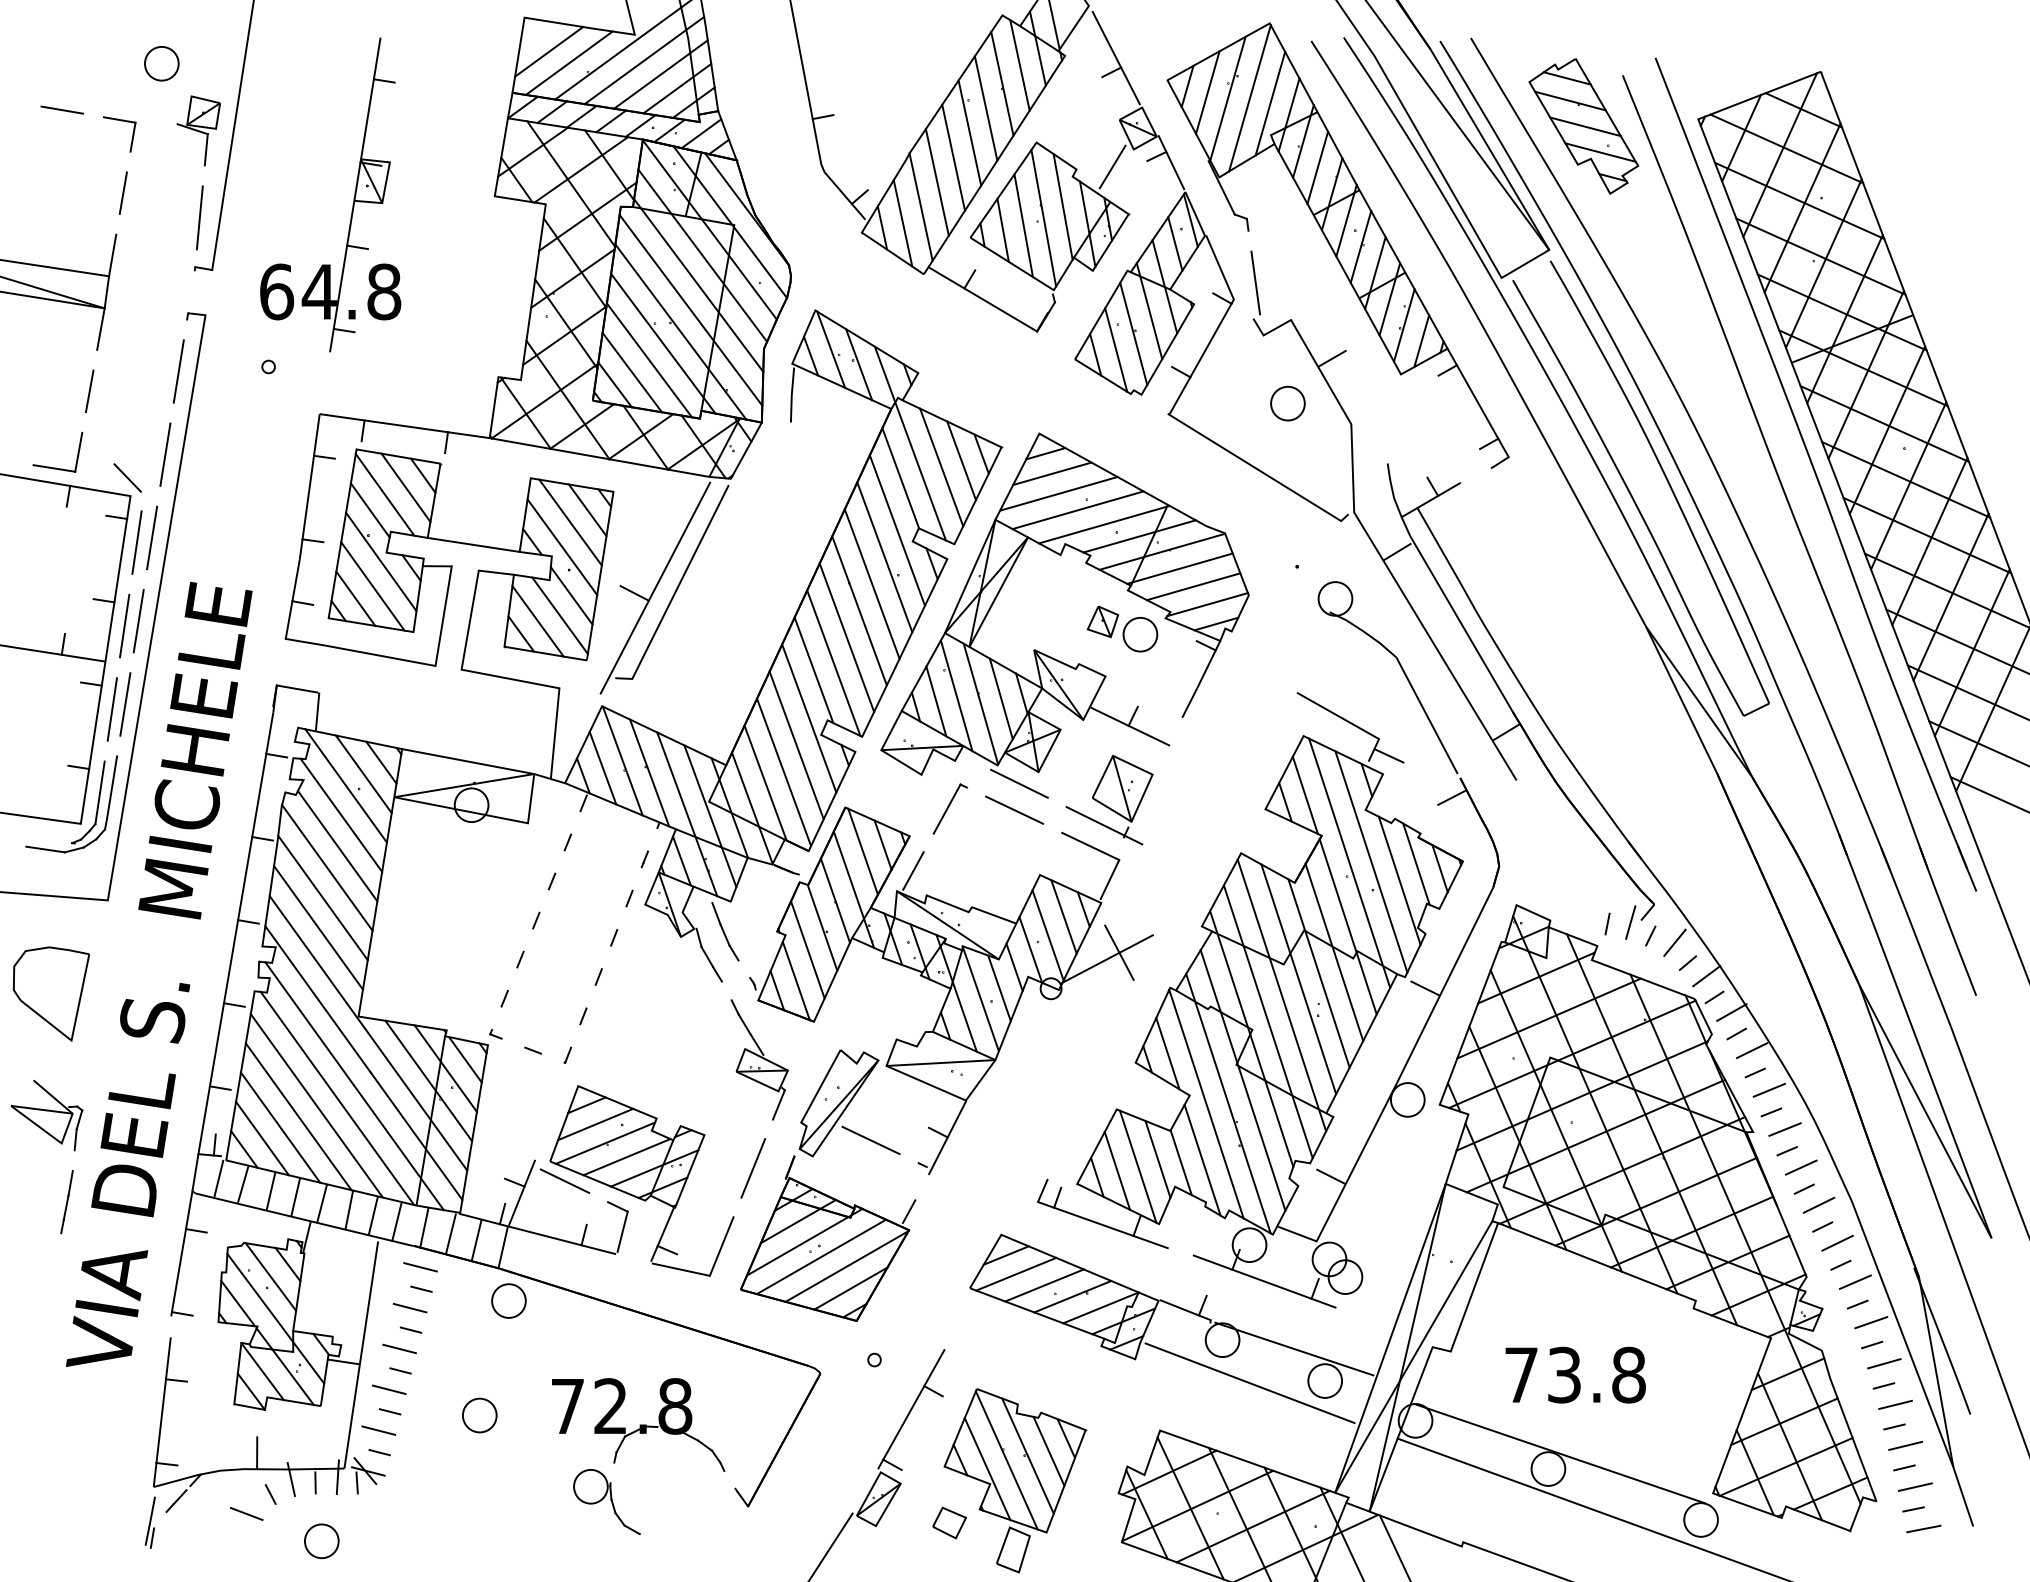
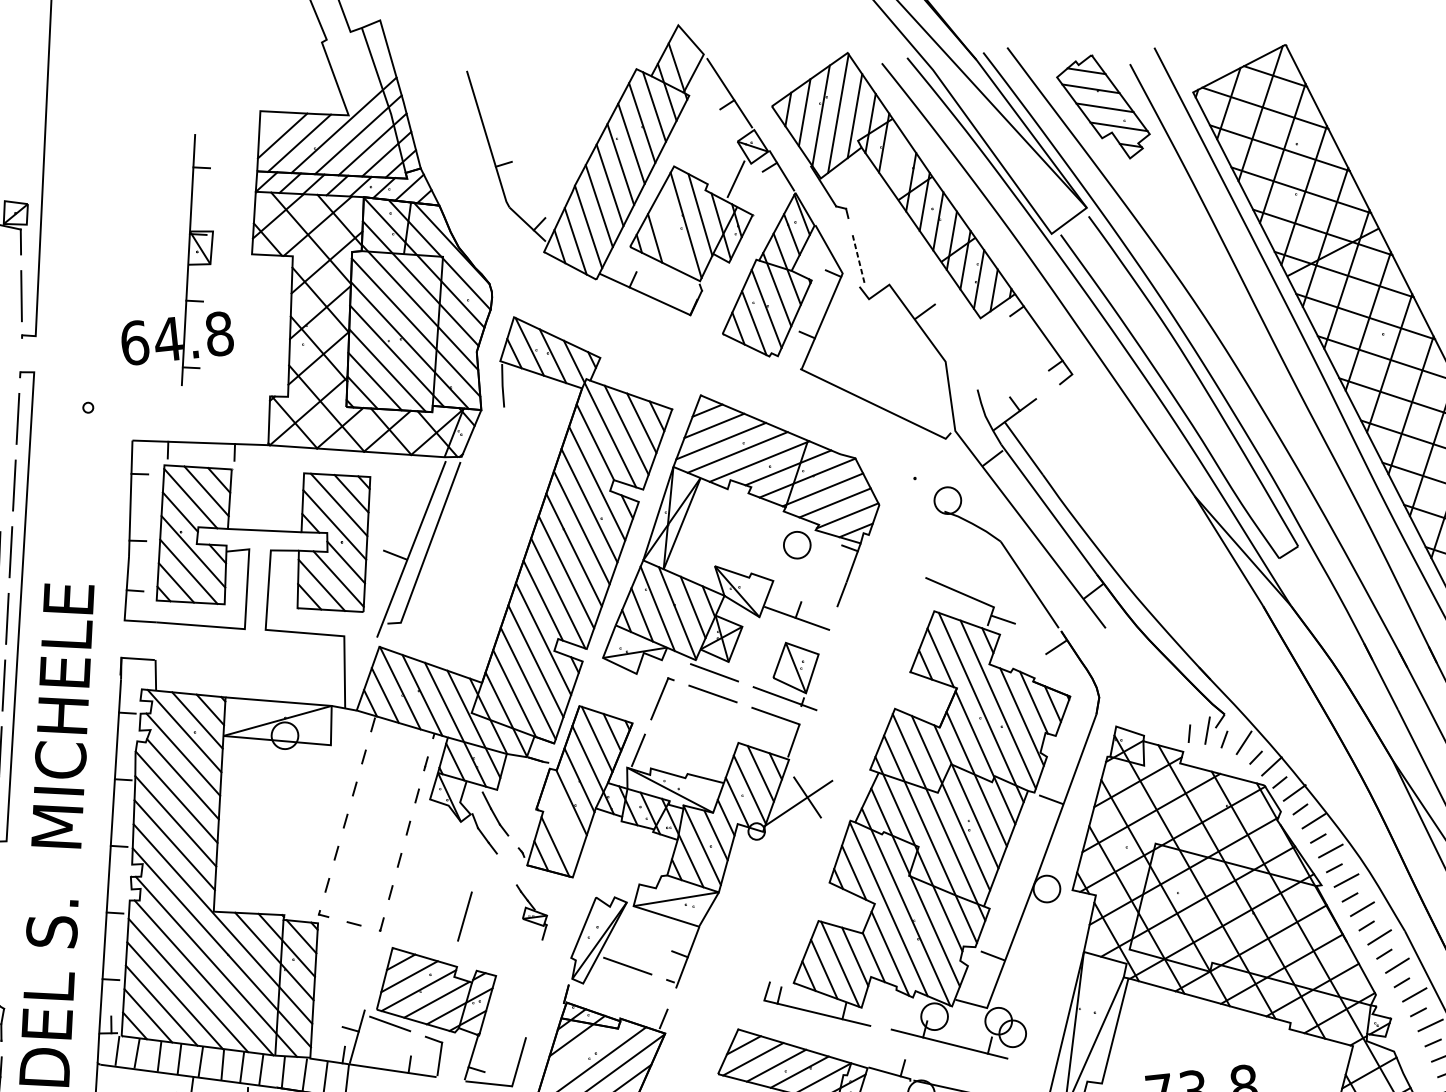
line: (1317, 167) -> (897, 162), removed
part: (353, 198) -> (187, 262), moved
line: (1023, 225) -> (670, 232), removed
line: (1255, 282) -> (858, 258), solid -> dashed
part: (1287, 403) -> (893, 350), removed
part: (1102, 621) -> (766, 538), removed
line: (807, 949) -> (561, 821), removed
part: (759, 1059) -> (533, 911), size x0.6
line: (753, 1168) -> (465, 916), moved
line: (804, 1241) -> (583, 1051), removed

